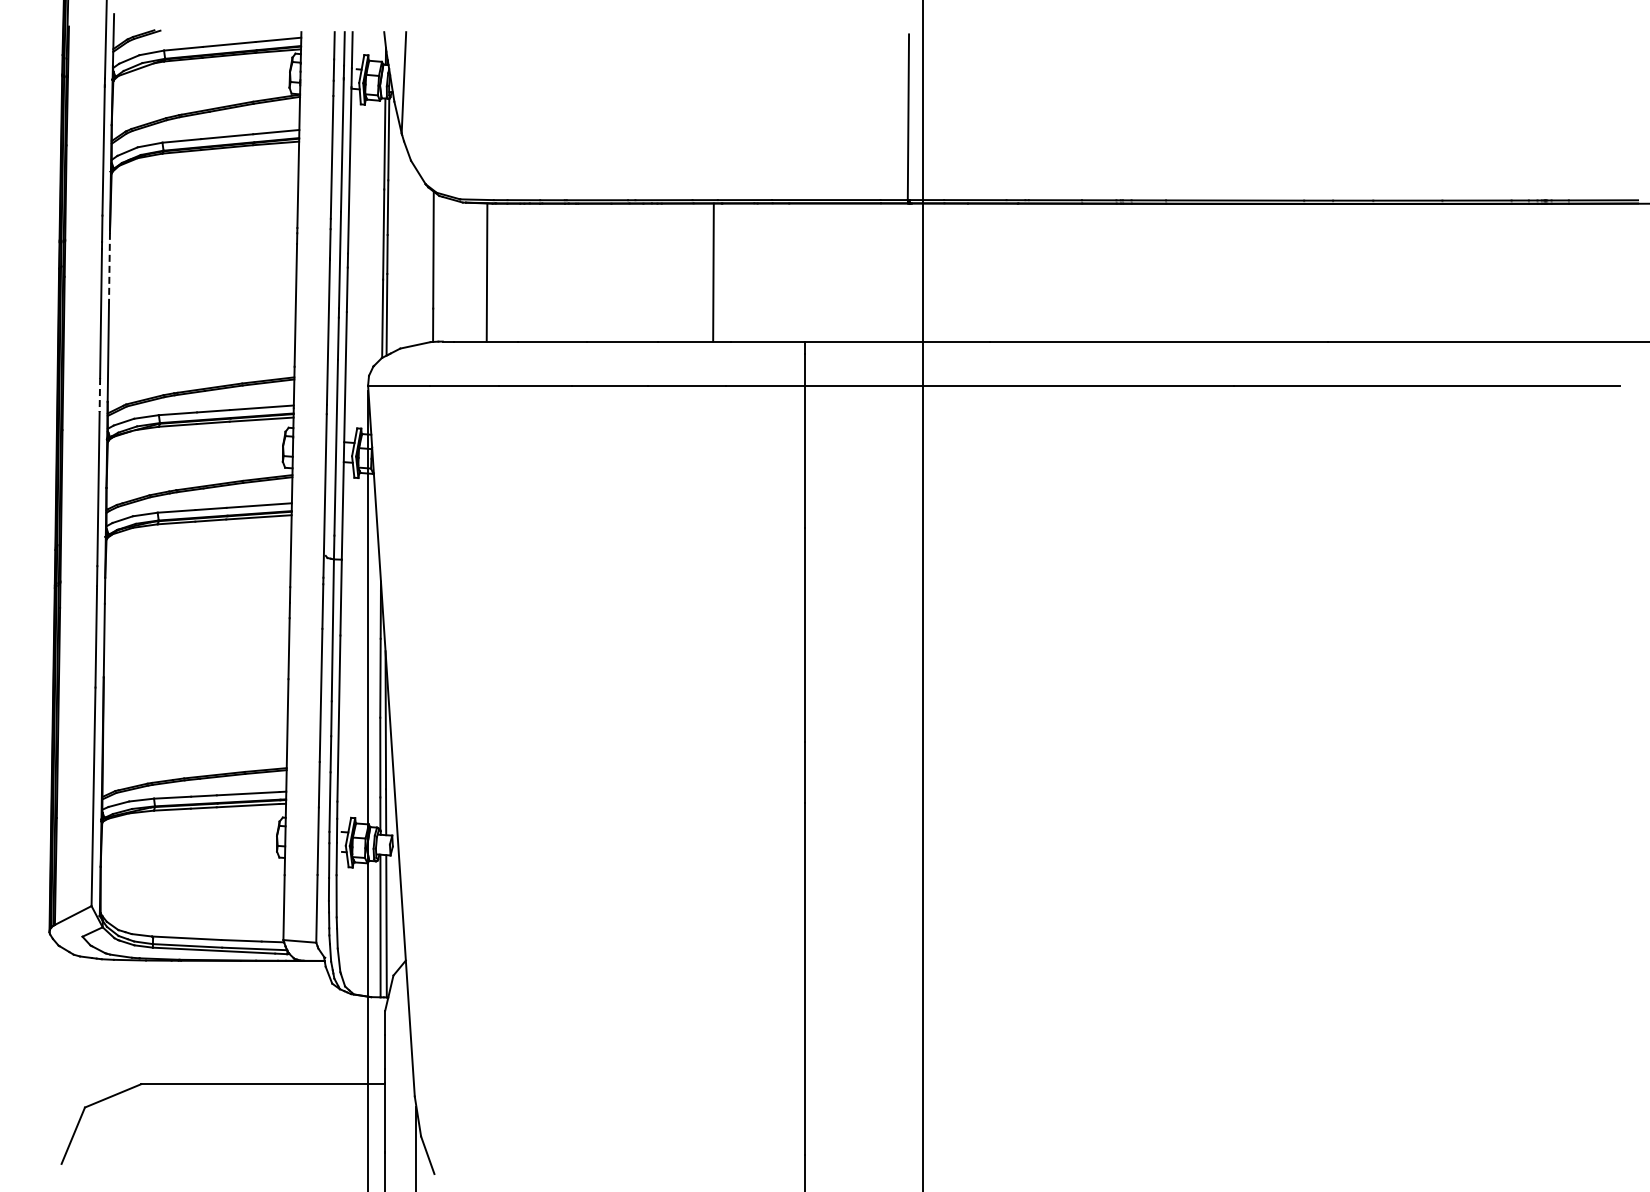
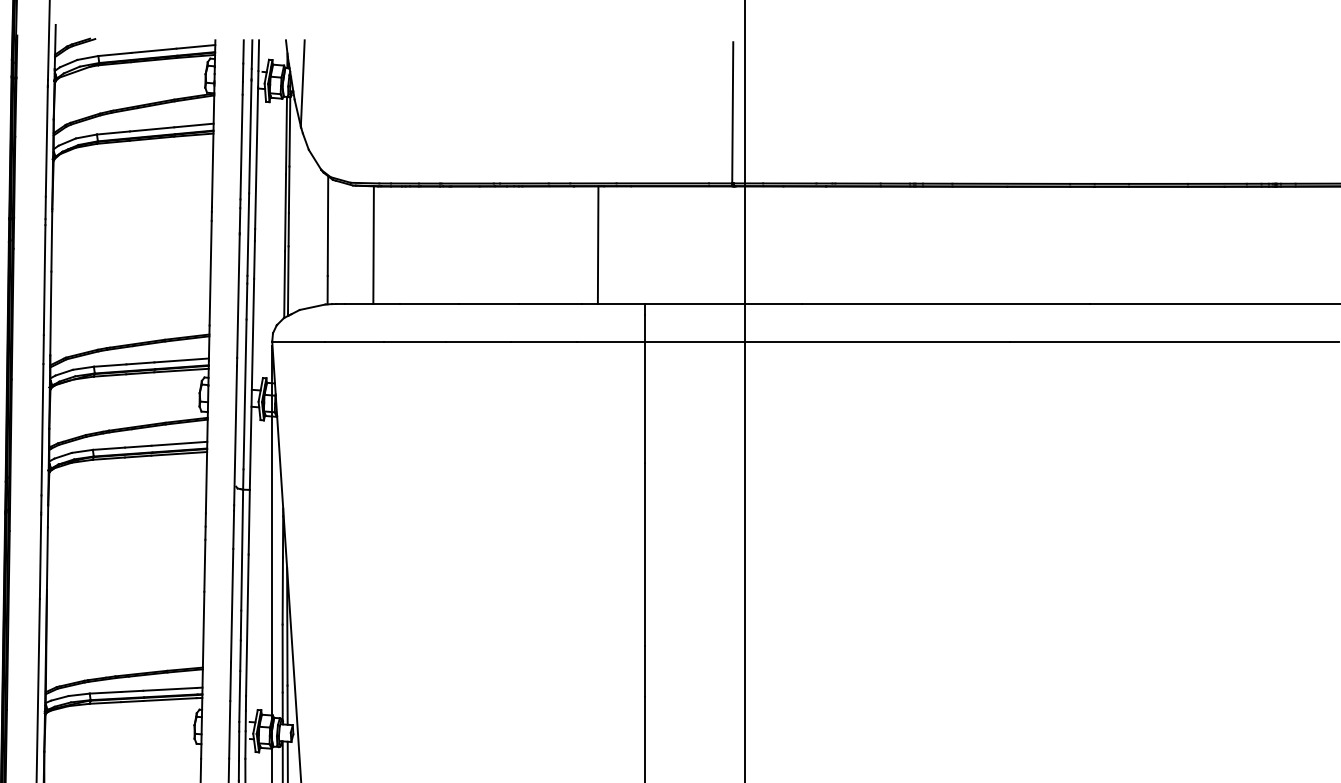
line: (109, 268) -> (51, 241), dashed -> solid
line: (713, 272) -> (598, 245), moved
line: (99, 395) -> (43, 349), dashed -> solid

